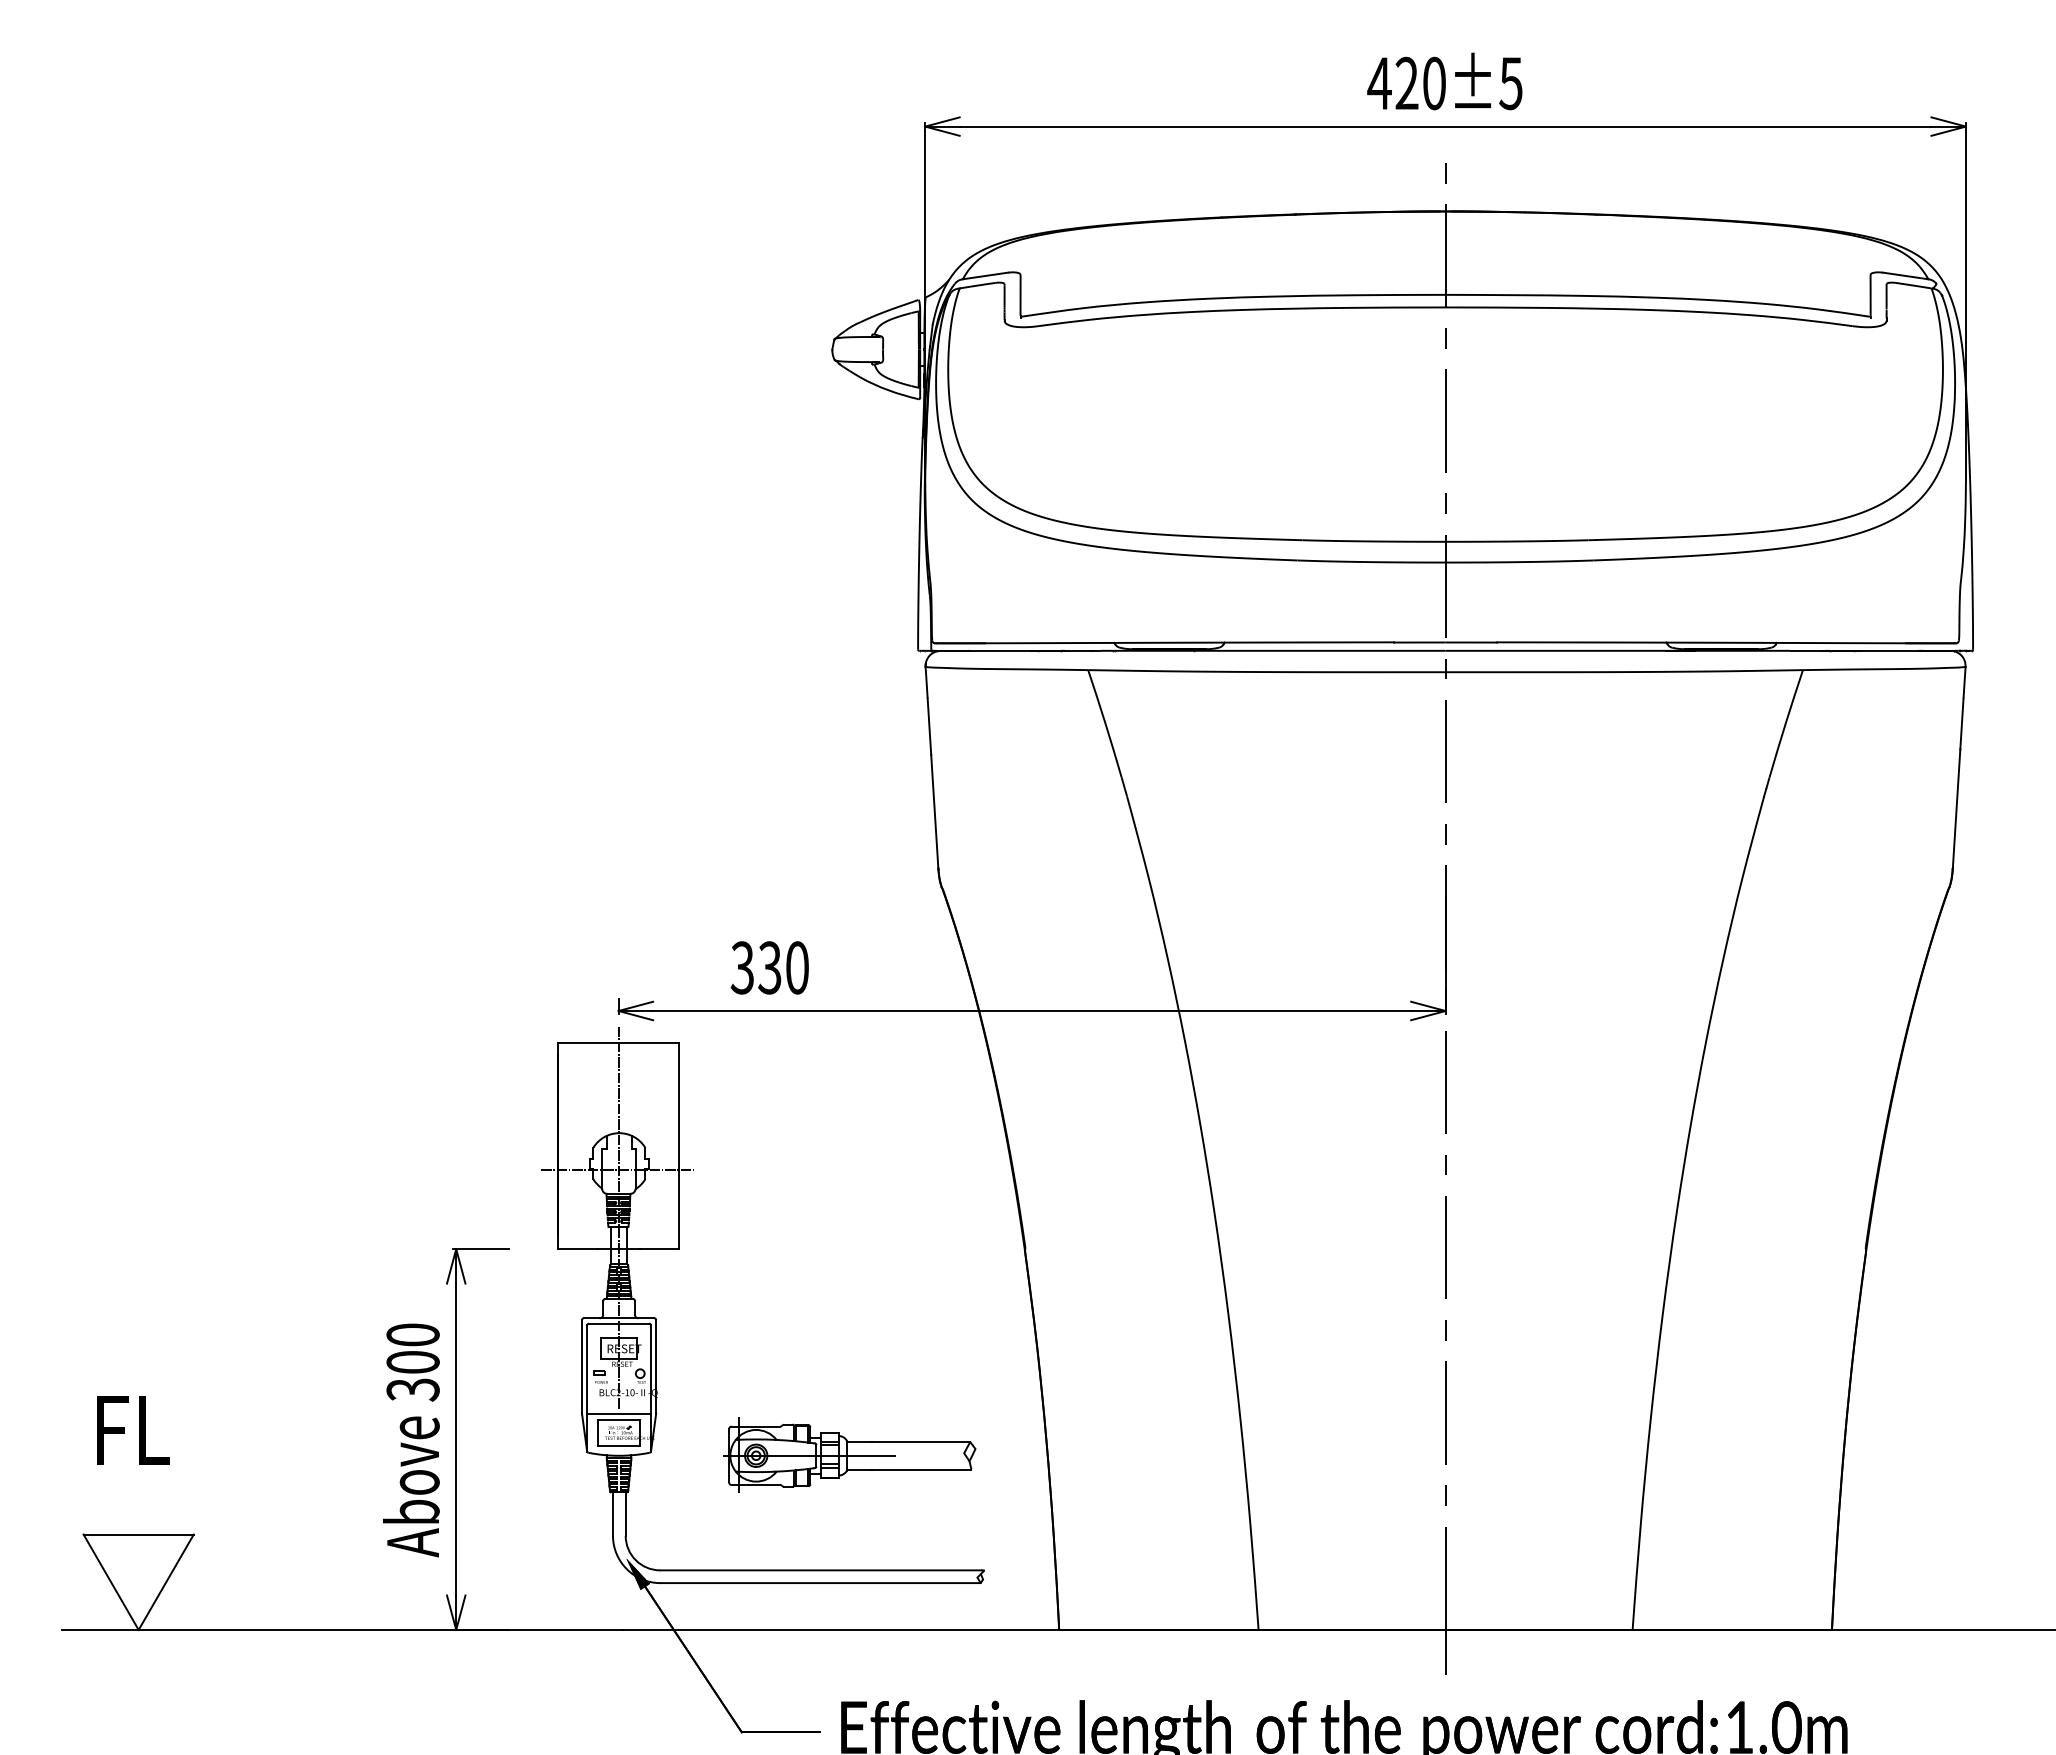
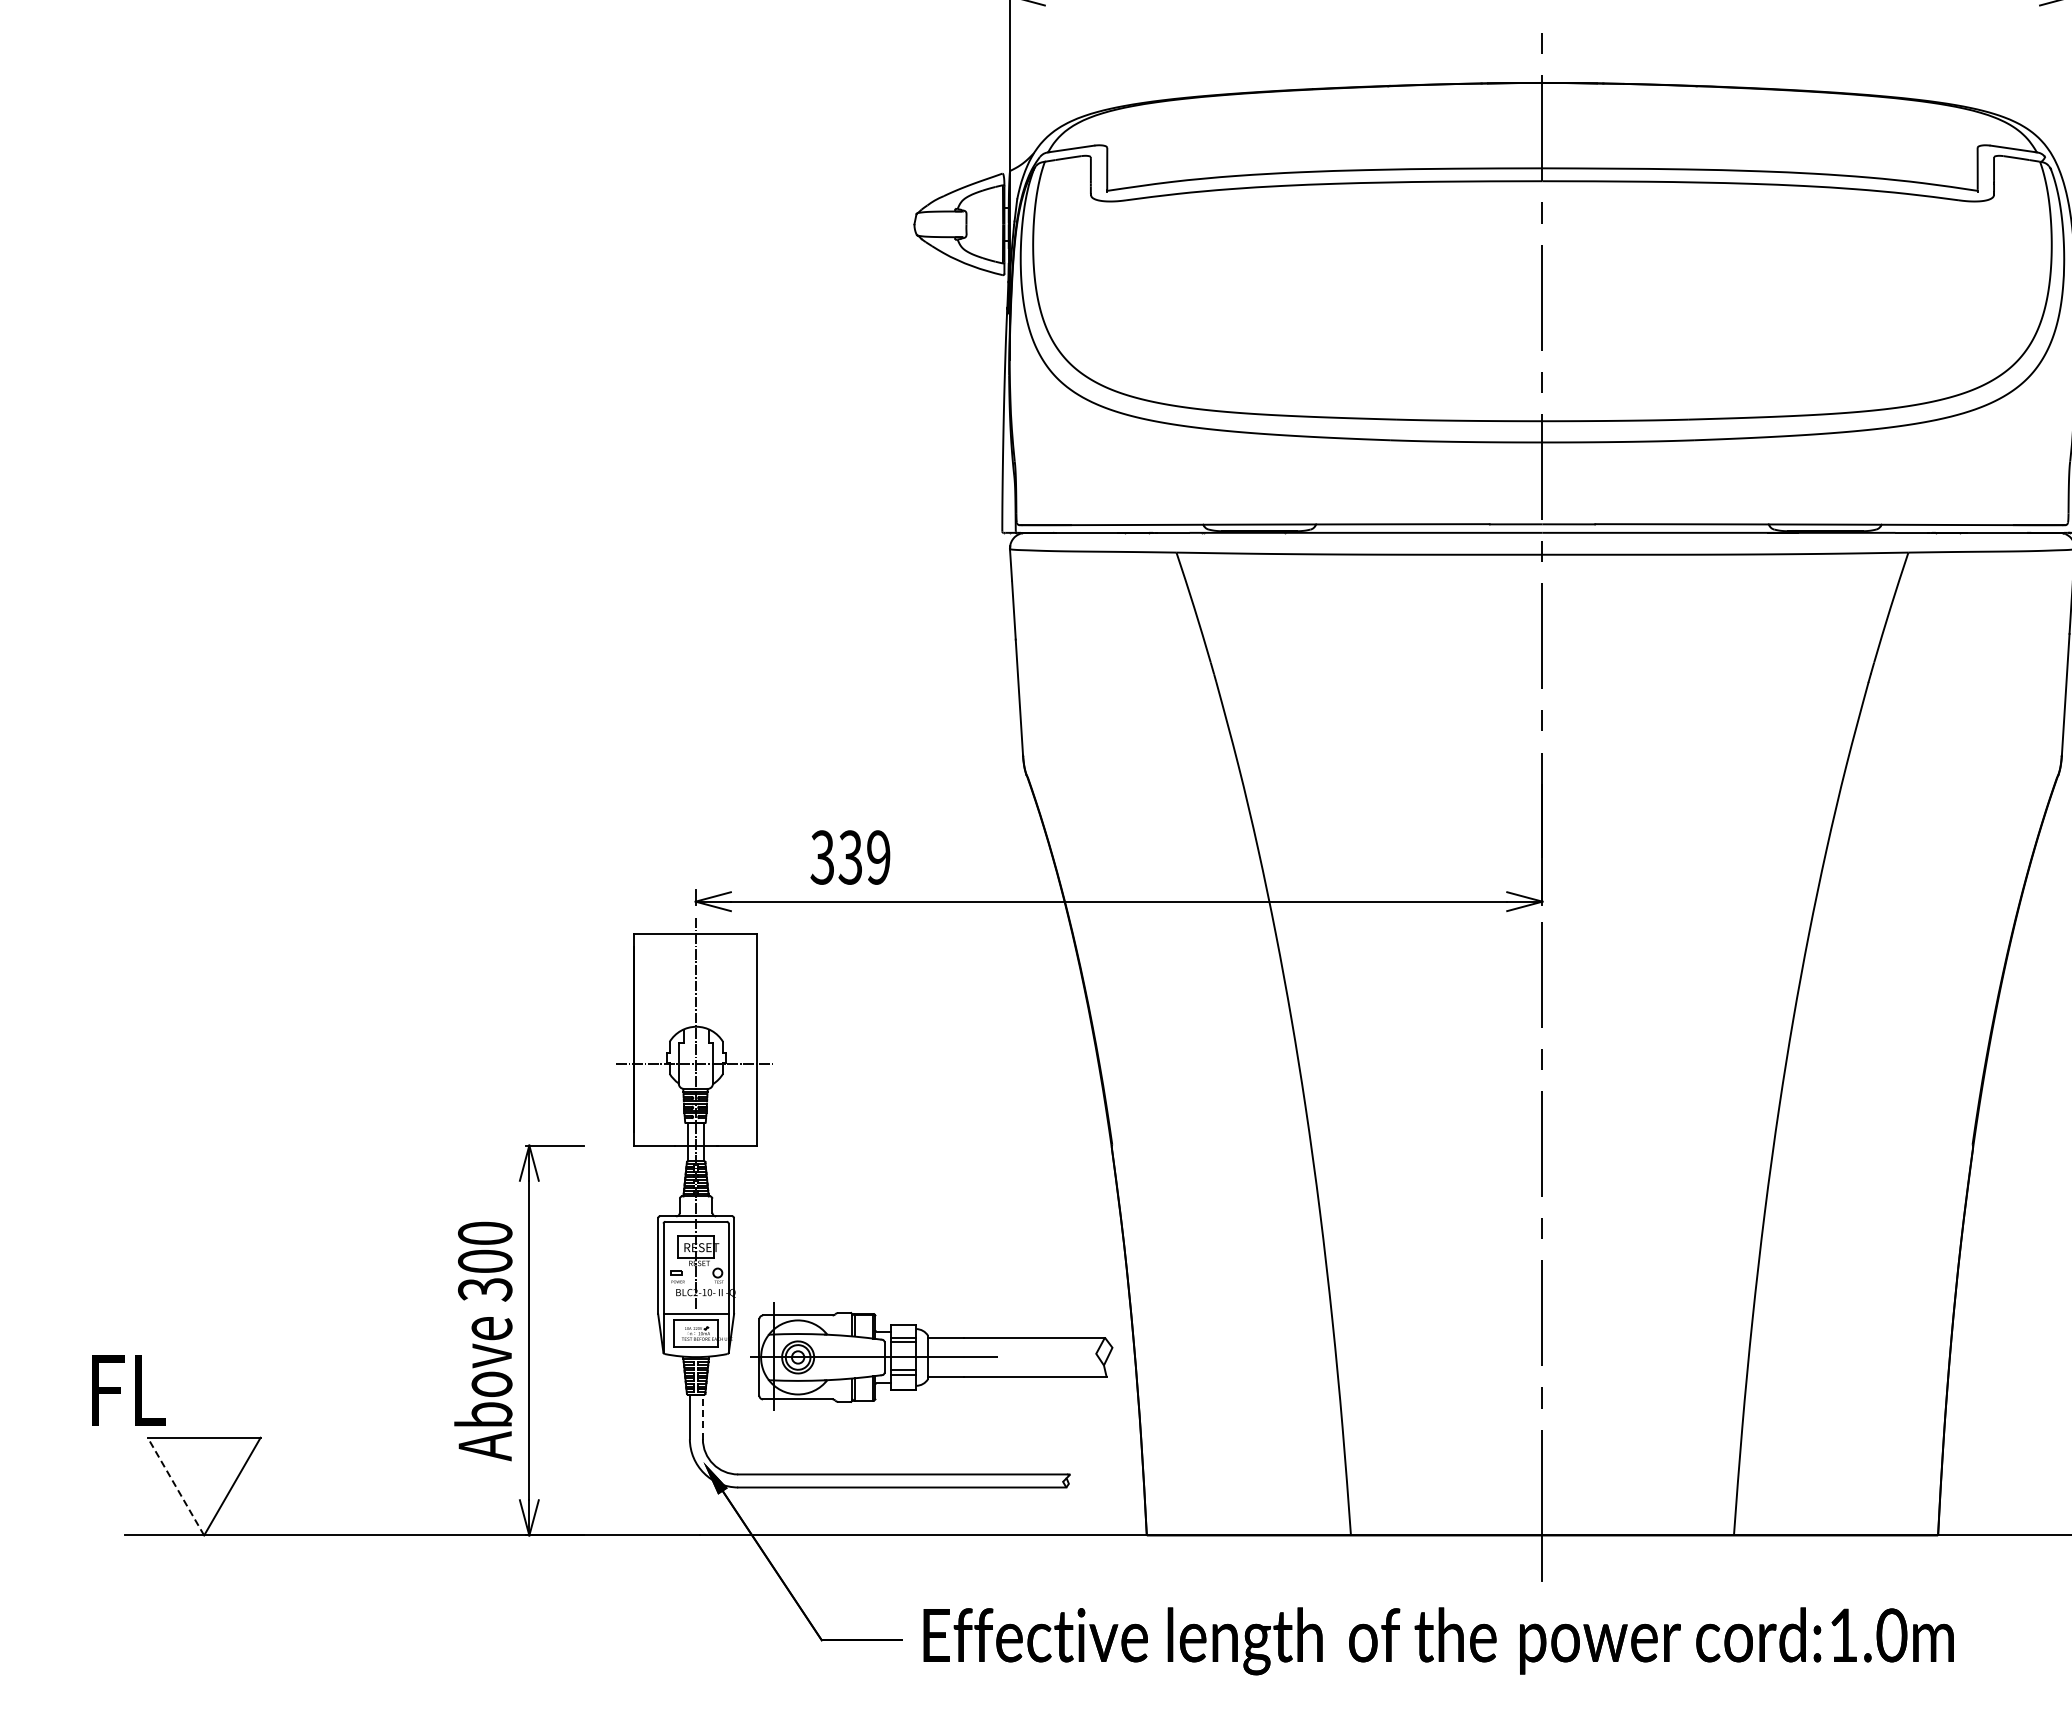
text: (797, 967) -> (878, 857), 330 -> 339
text: (133, 1430) -> (129, 1390), moved
part: (849, 1454) -> (932, 1355), size x1.4
line: (625, 1513) -> (702, 1416), solid -> dashed
line: (110, 1581) -> (175, 1485), solid -> dashed

